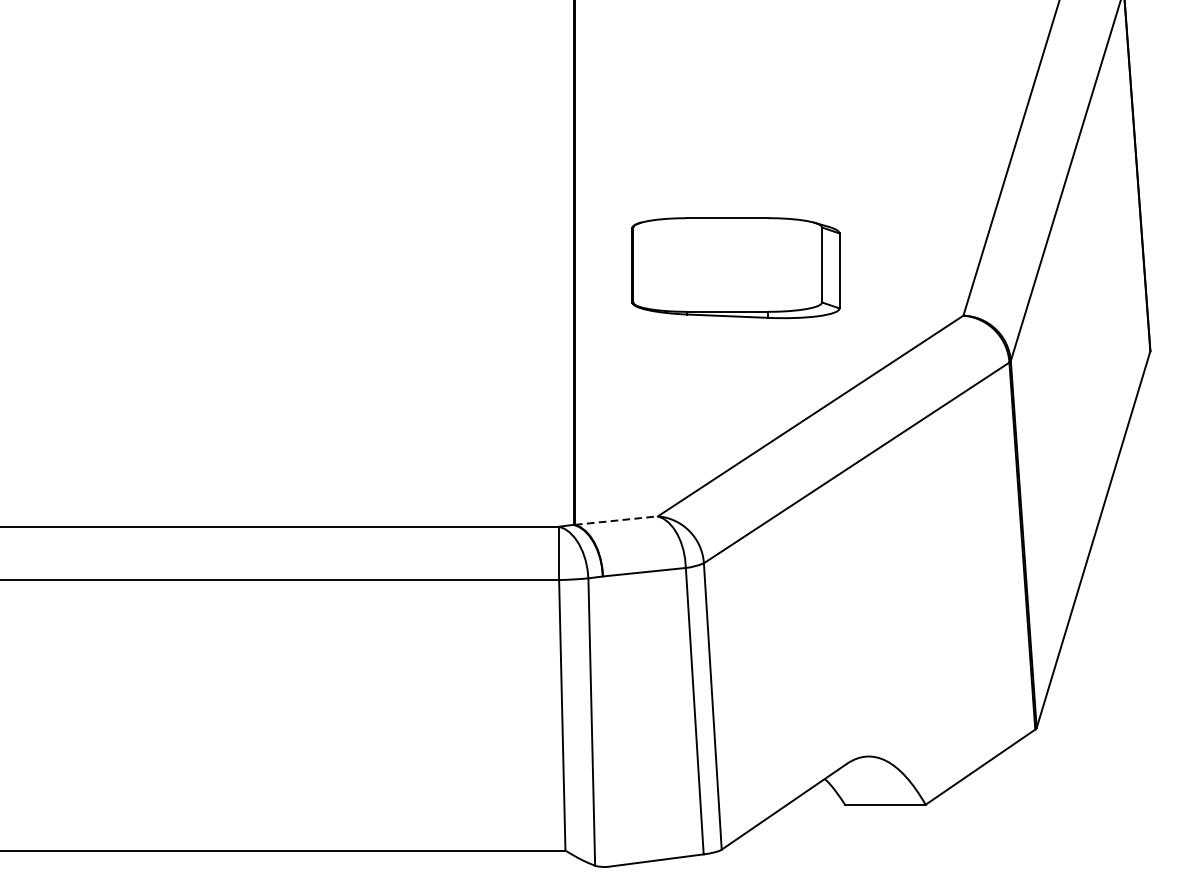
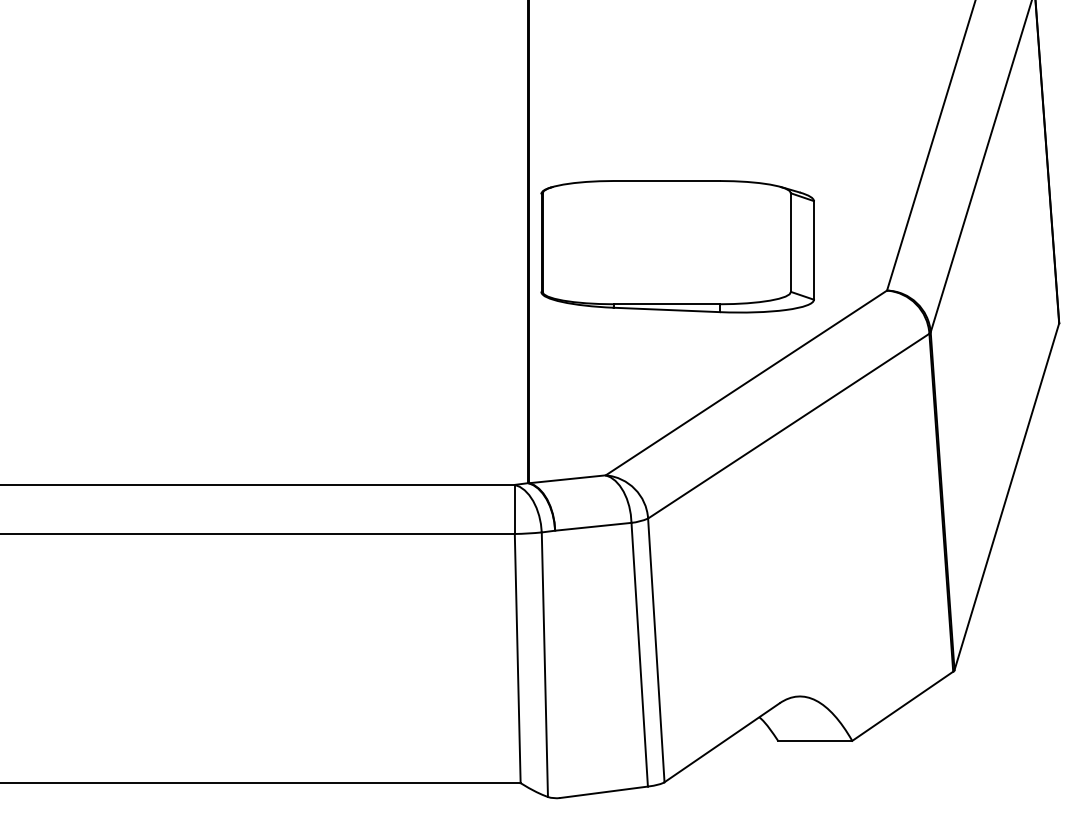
part: (735, 267) -> (677, 246), size x1.43
line: (617, 520) -> (568, 479), dashed -> solid

